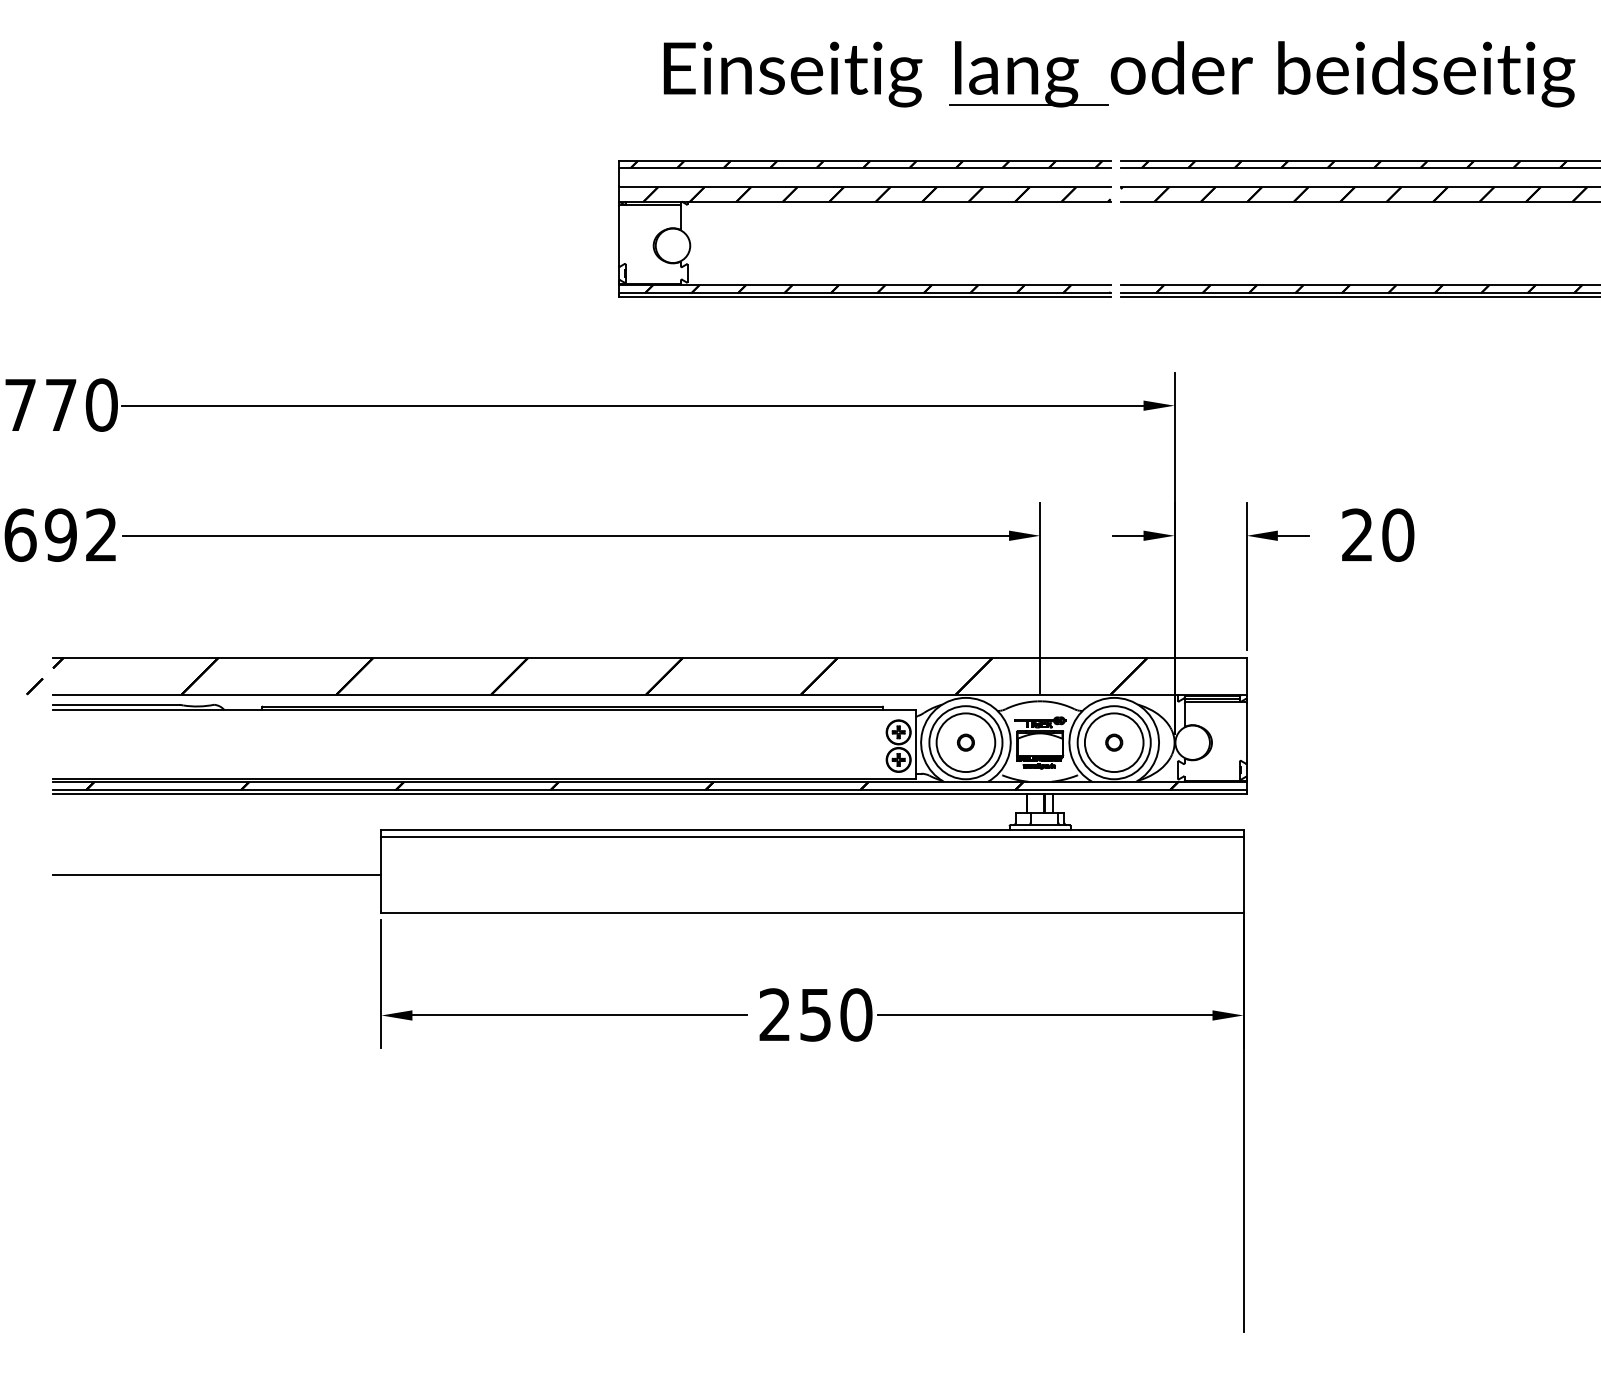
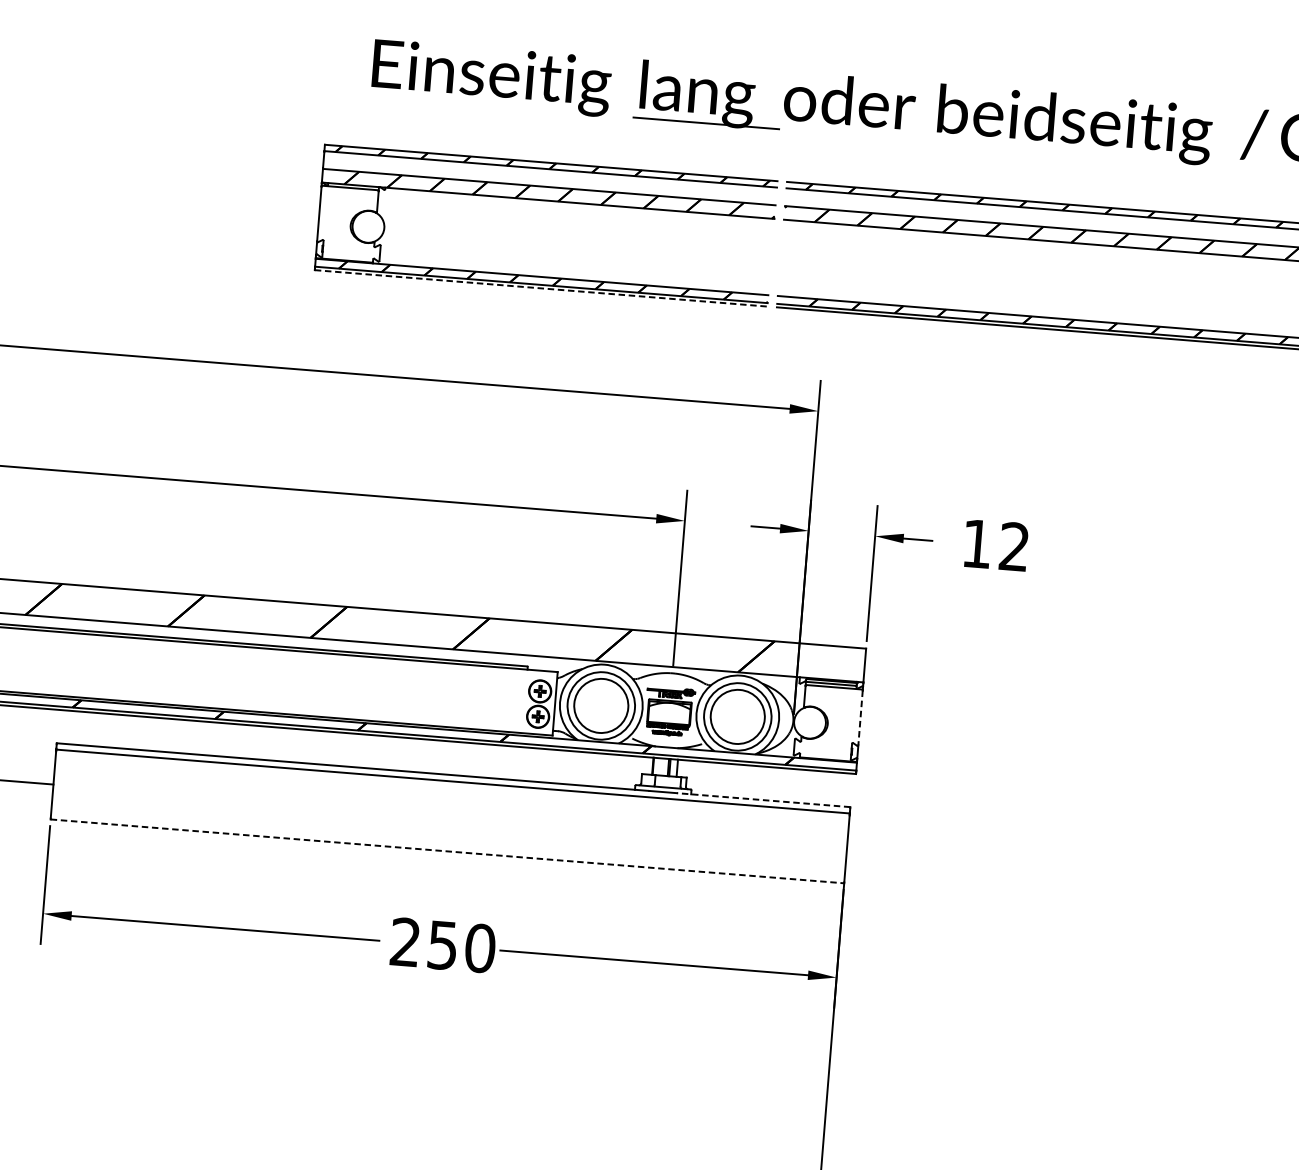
line: (864, 297) -> (540, 288), solid -> dashed
text: (1378, 534) -> (996, 544), 20 -> 12
line: (1246, 733) -> (860, 718), solid -> dashed
circle: (965, 742) -> (600, 705), removed
circle: (1114, 742) -> (738, 716), removed
line: (1148, 830) -> (762, 800), solid -> dashed
line: (812, 913) -> (447, 851), solid -> dashed

